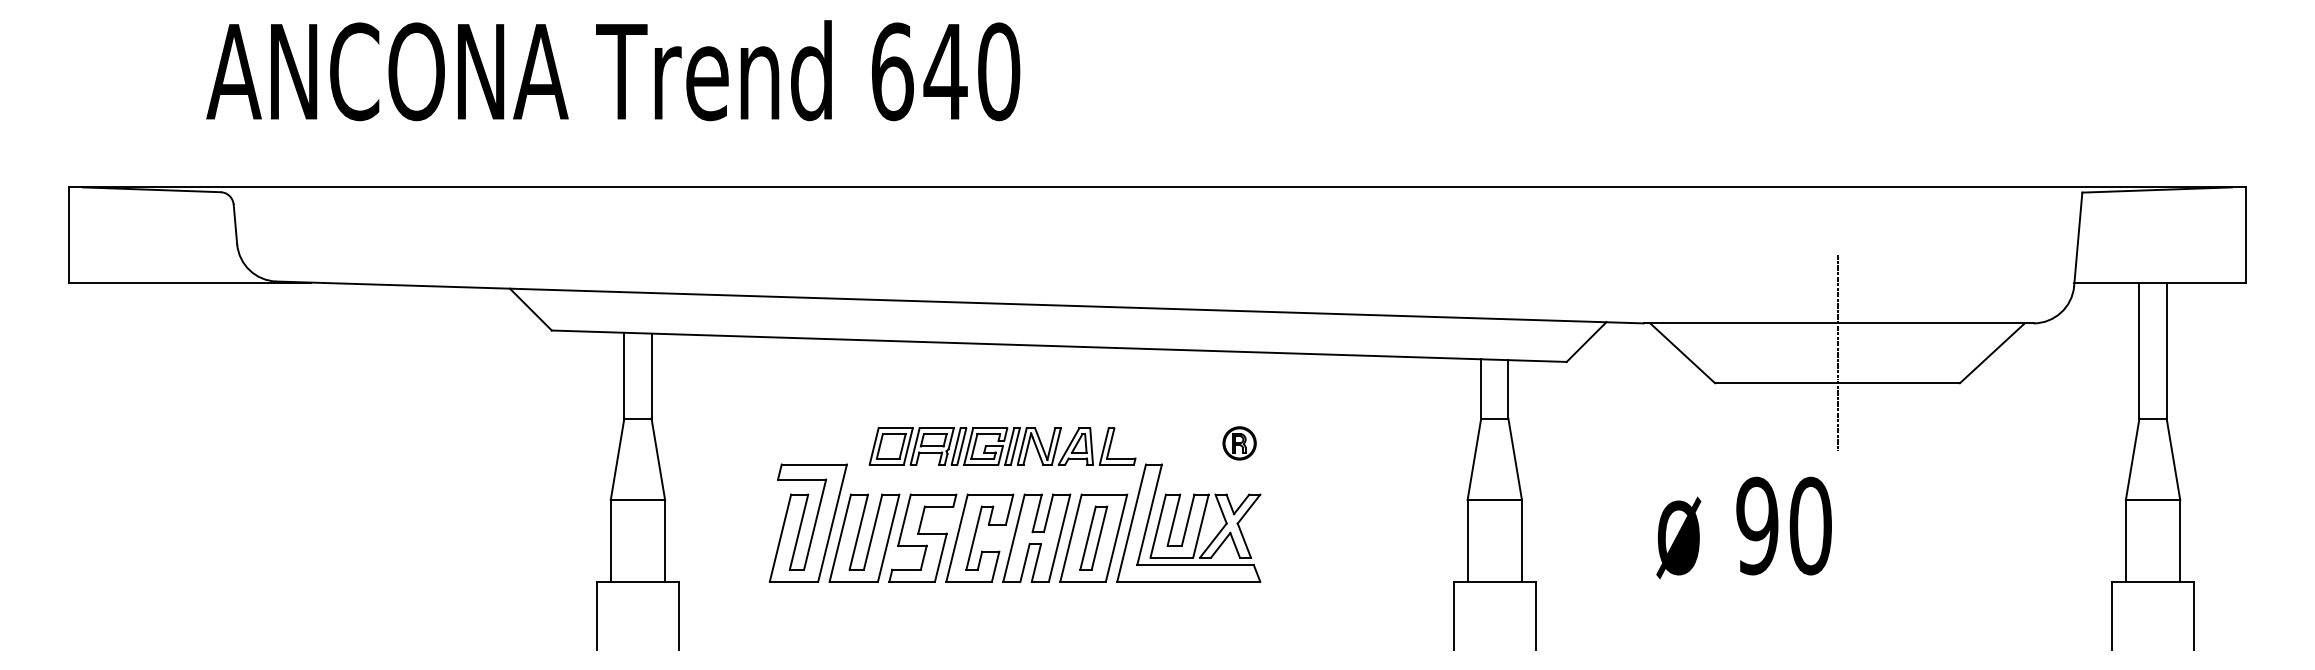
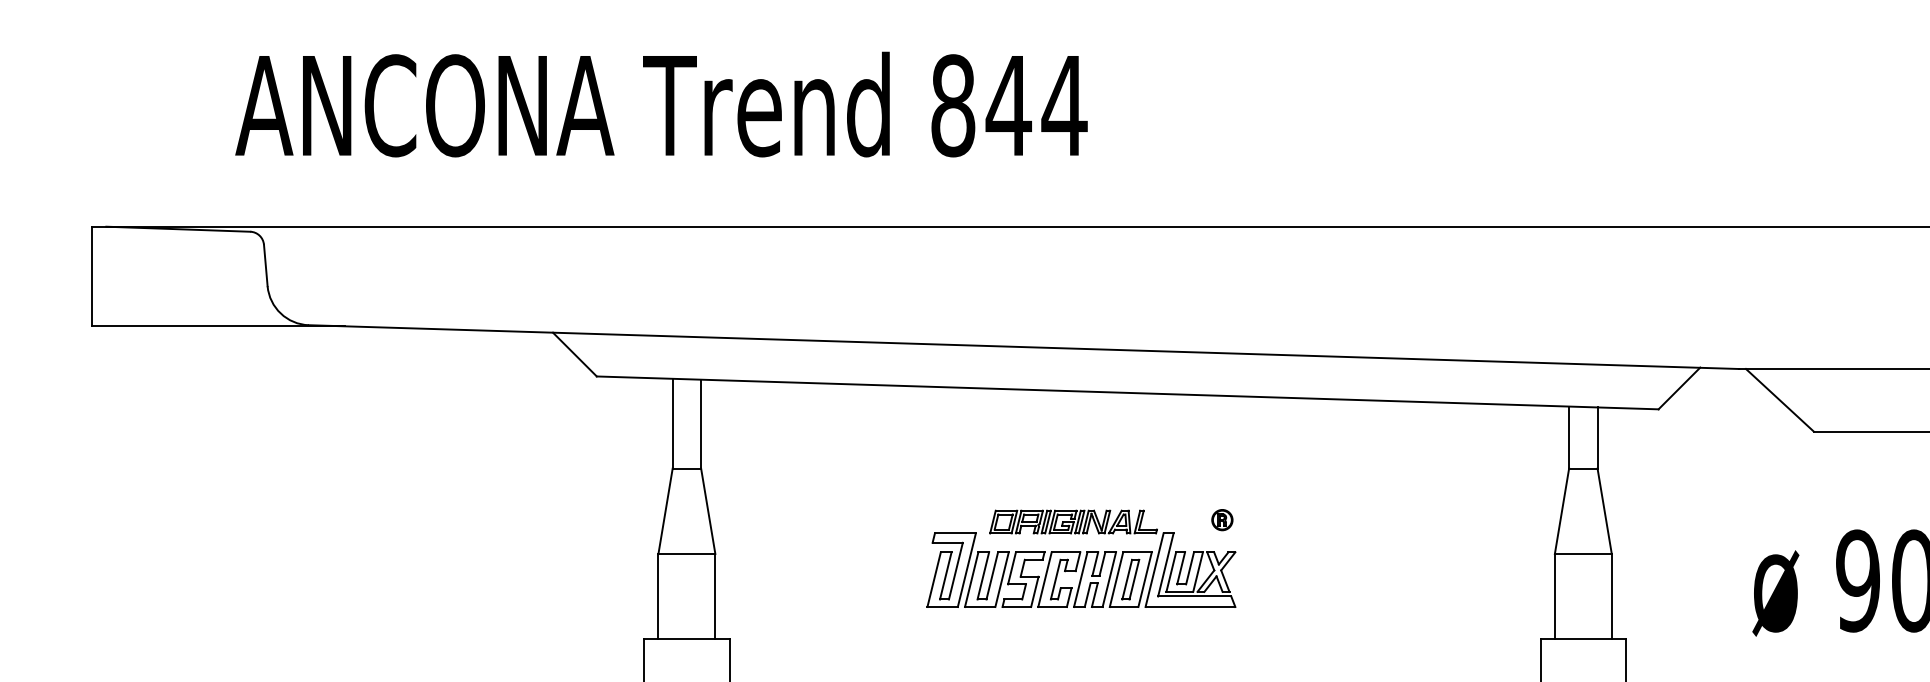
text: (946, 71) -> (1009, 105), 640 -> 844
part: (1014, 504) -> (1080, 558), size x0.6

